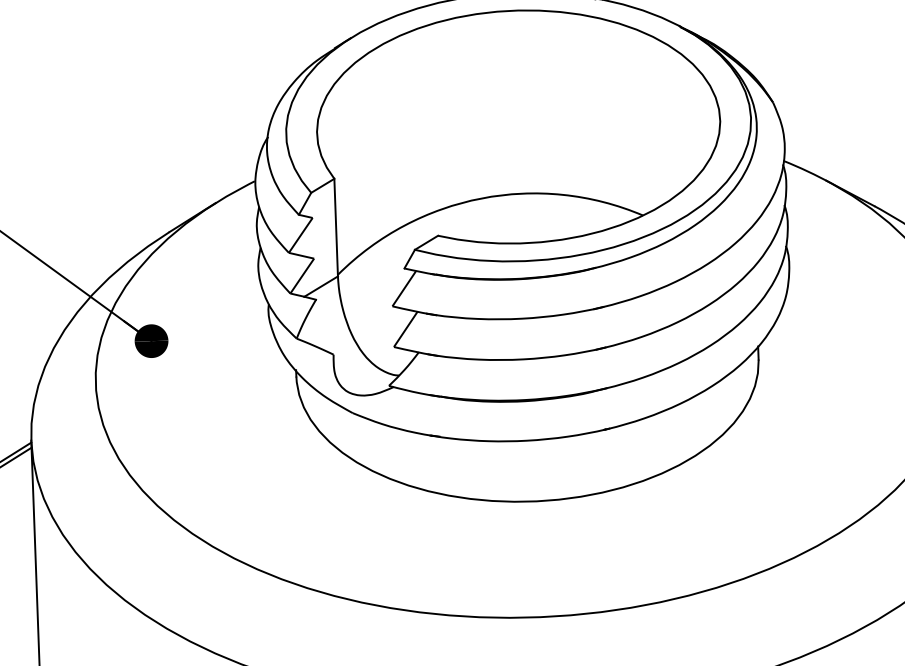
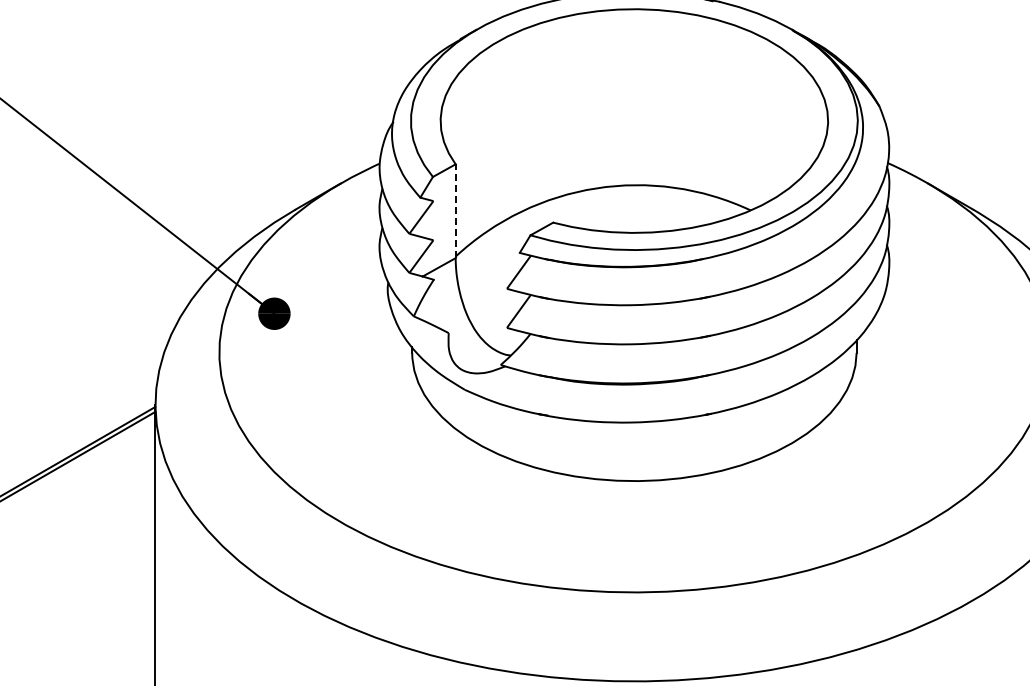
line: (336, 227) -> (455, 211), solid -> dashed

